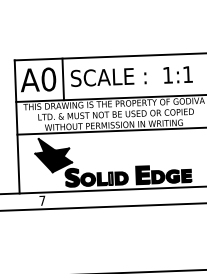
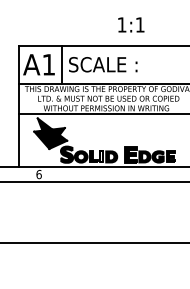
text: (178, 74) -> (131, 24), moved
text: (48, 79) -> (48, 64), A0 -> A1
text: (41, 200) -> (38, 174), 7 -> 6

